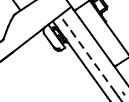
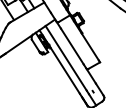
line: (86, 53) -> (65, 57), dashed -> solid

